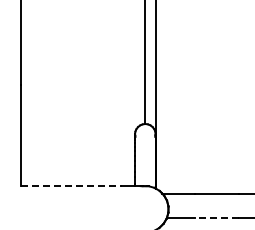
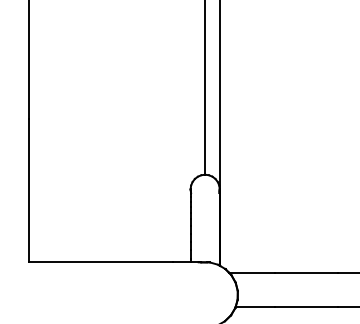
line: (71, 186) -> (101, 262), dashed -> solid
line: (216, 218) -> (305, 307), dashed -> solid

